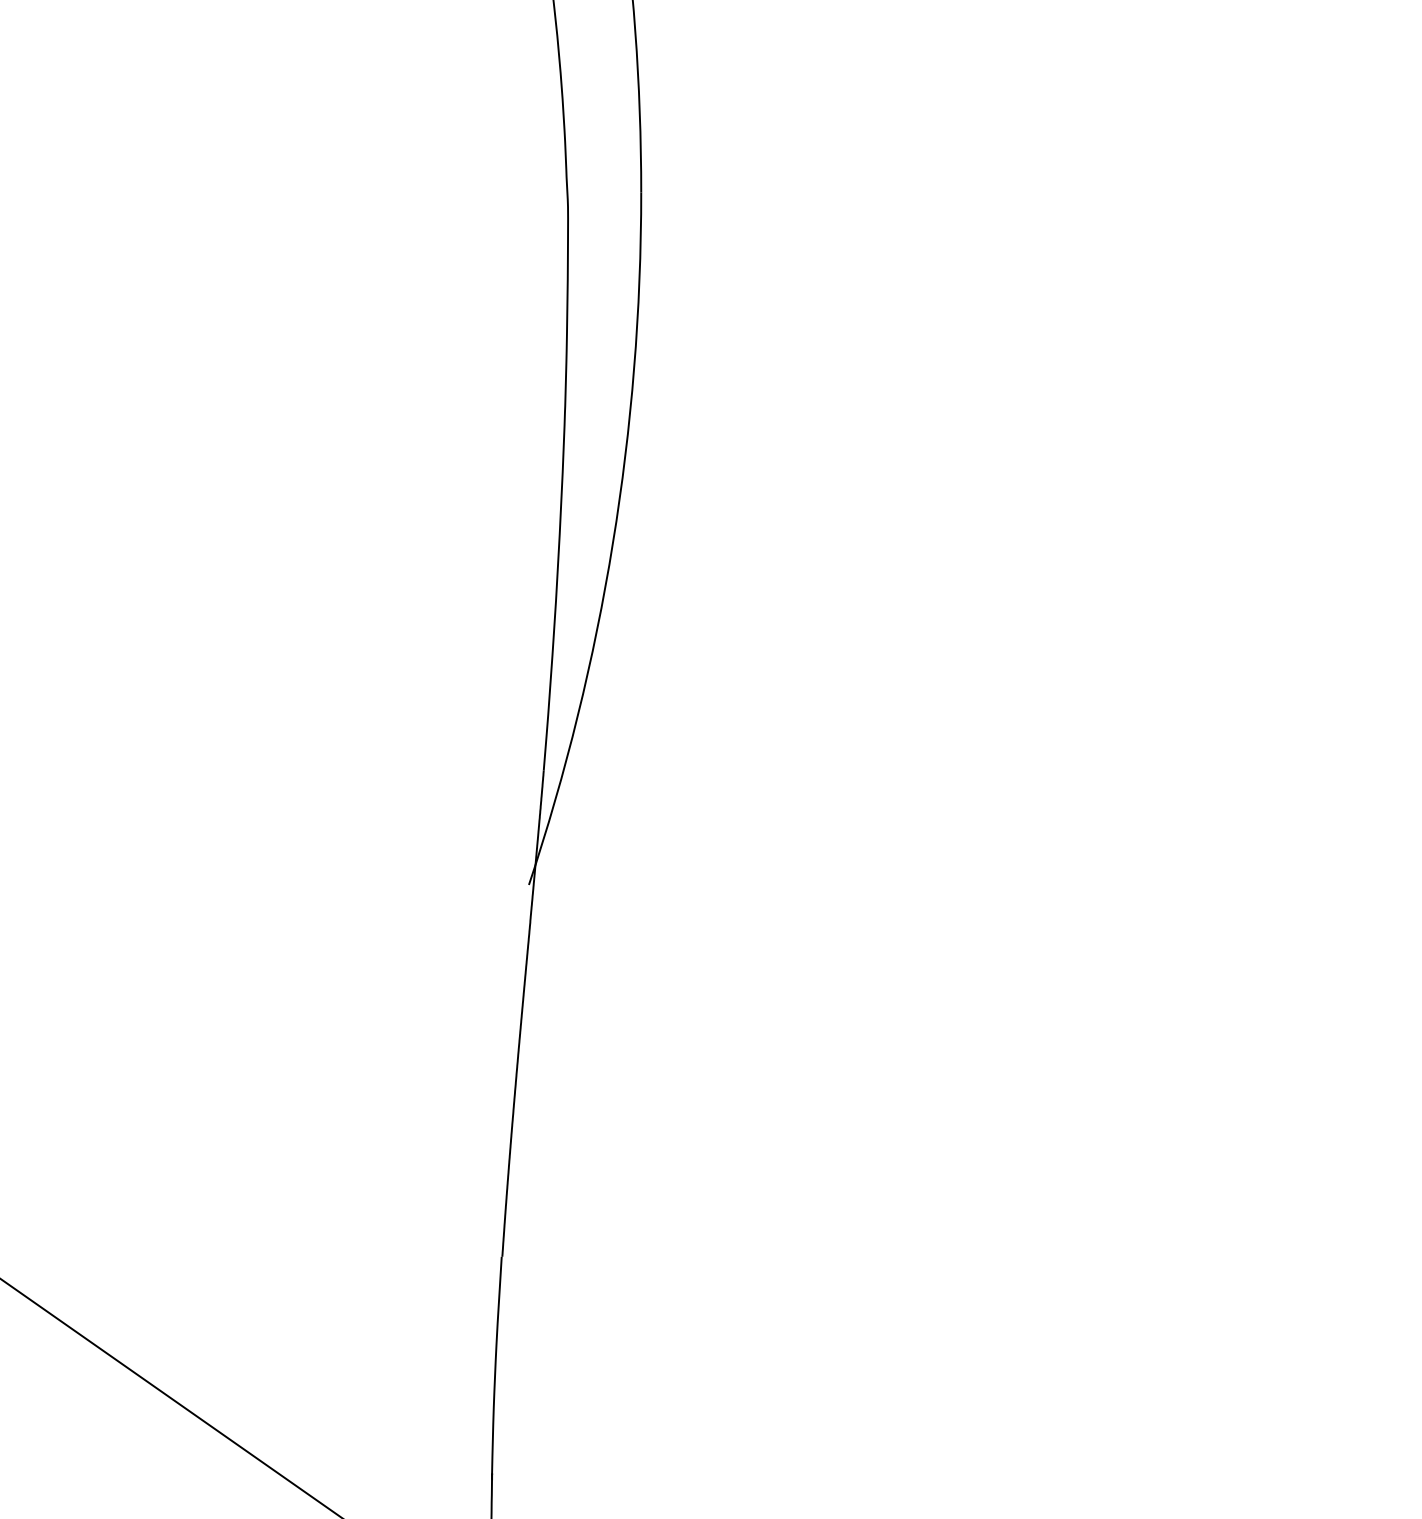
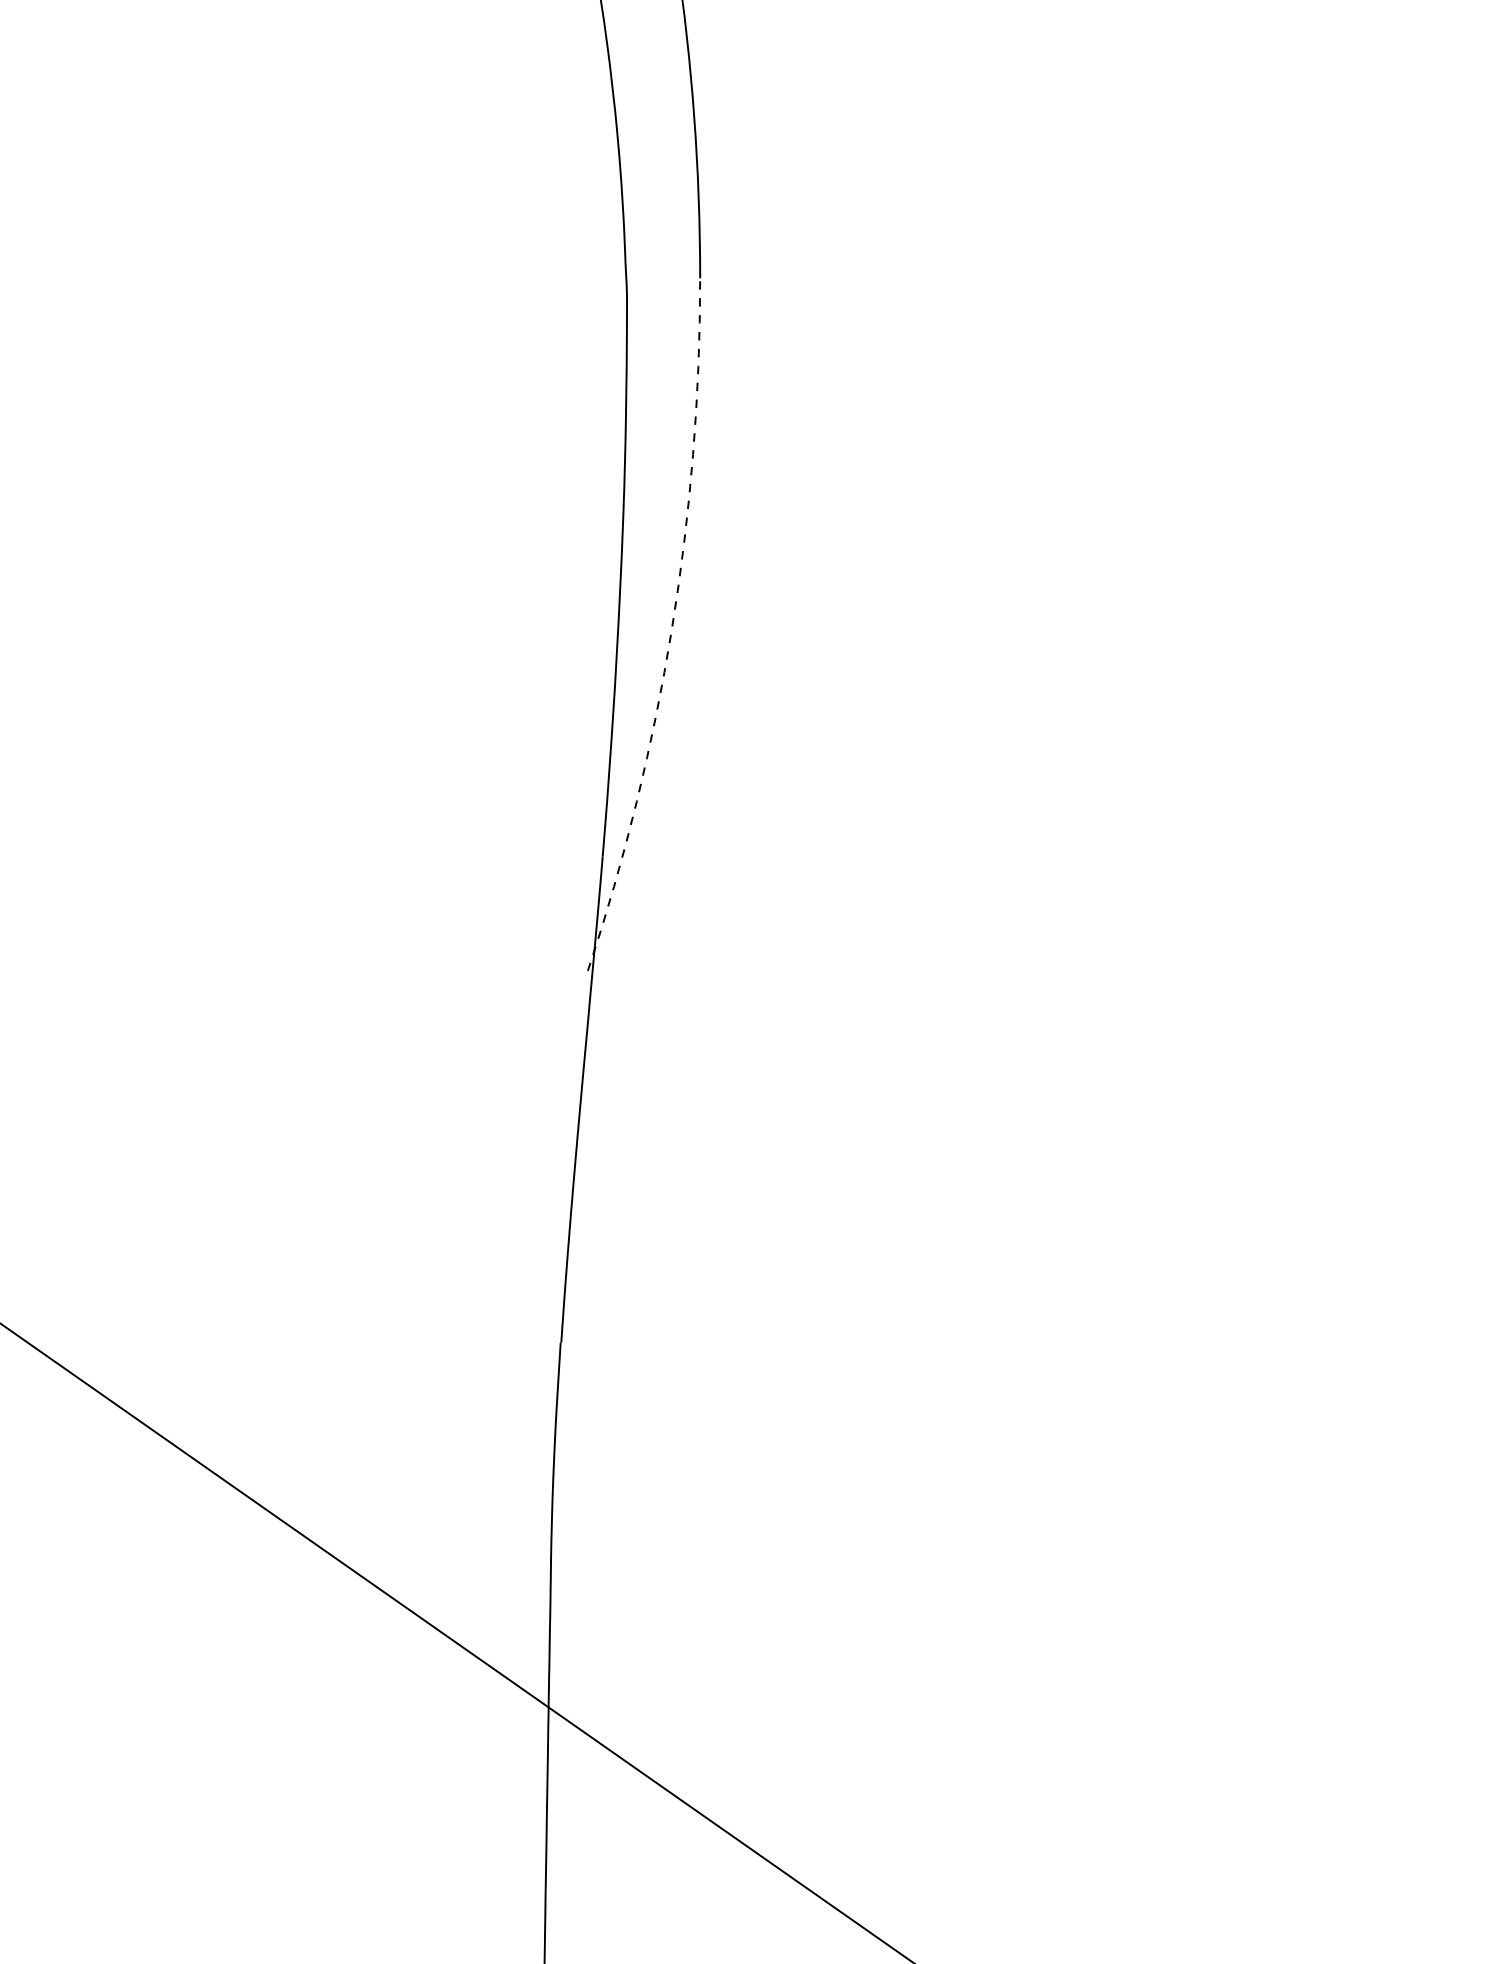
arc: (612, 543) -> (671, 629), solid -> dashed

